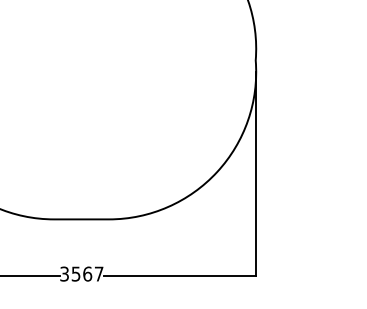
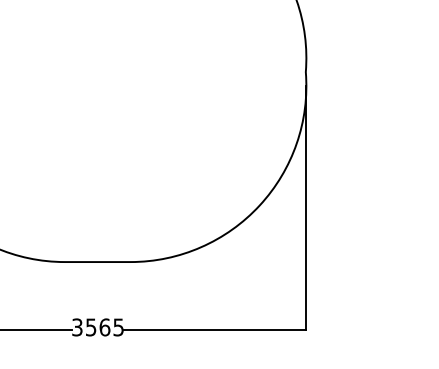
text: (98, 274) -> (118, 327), 3567 -> 3565

